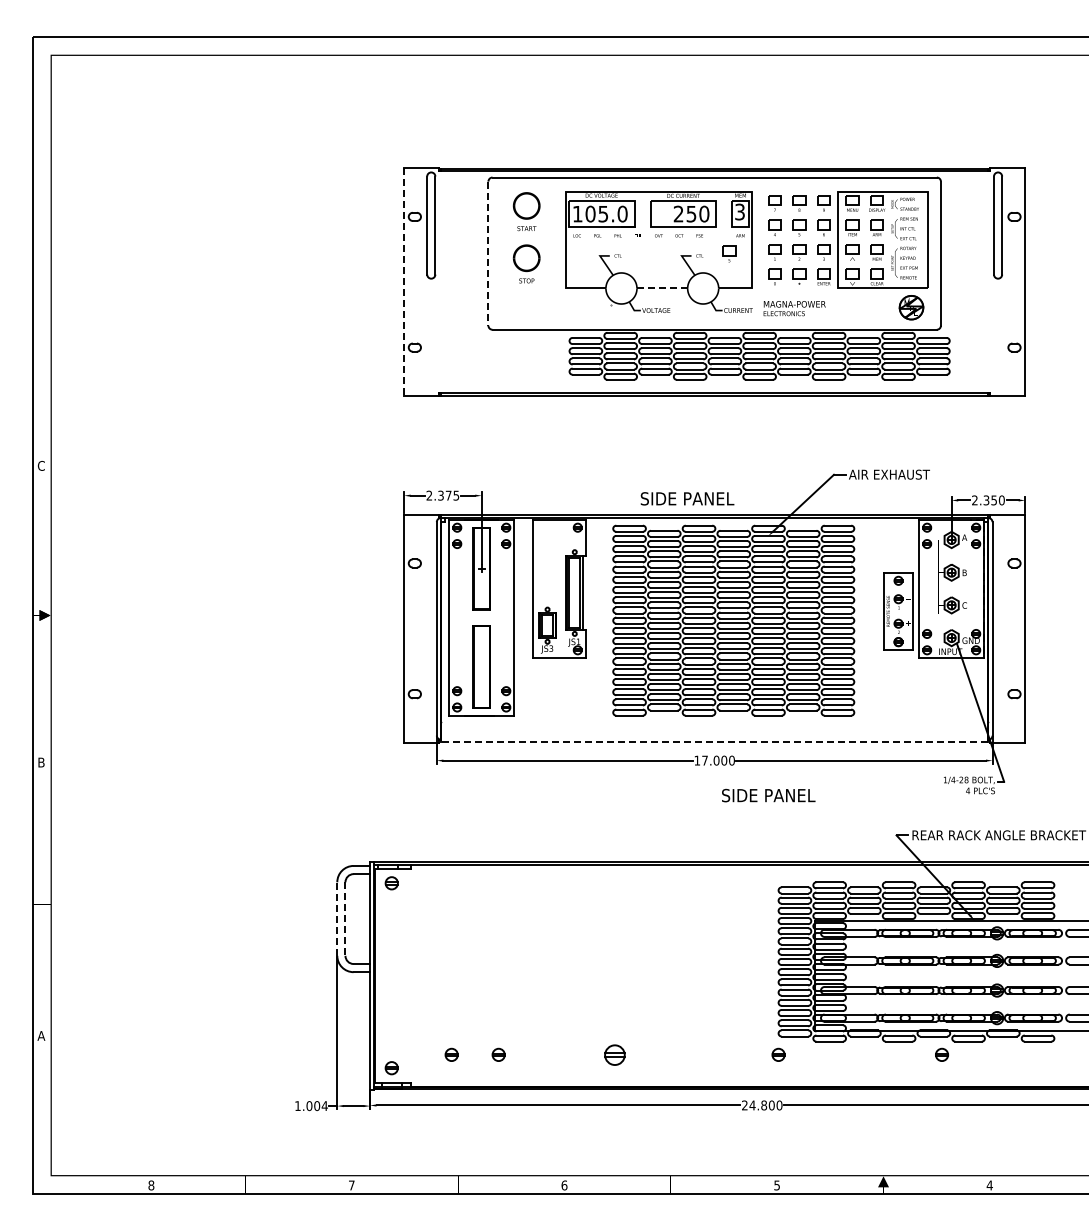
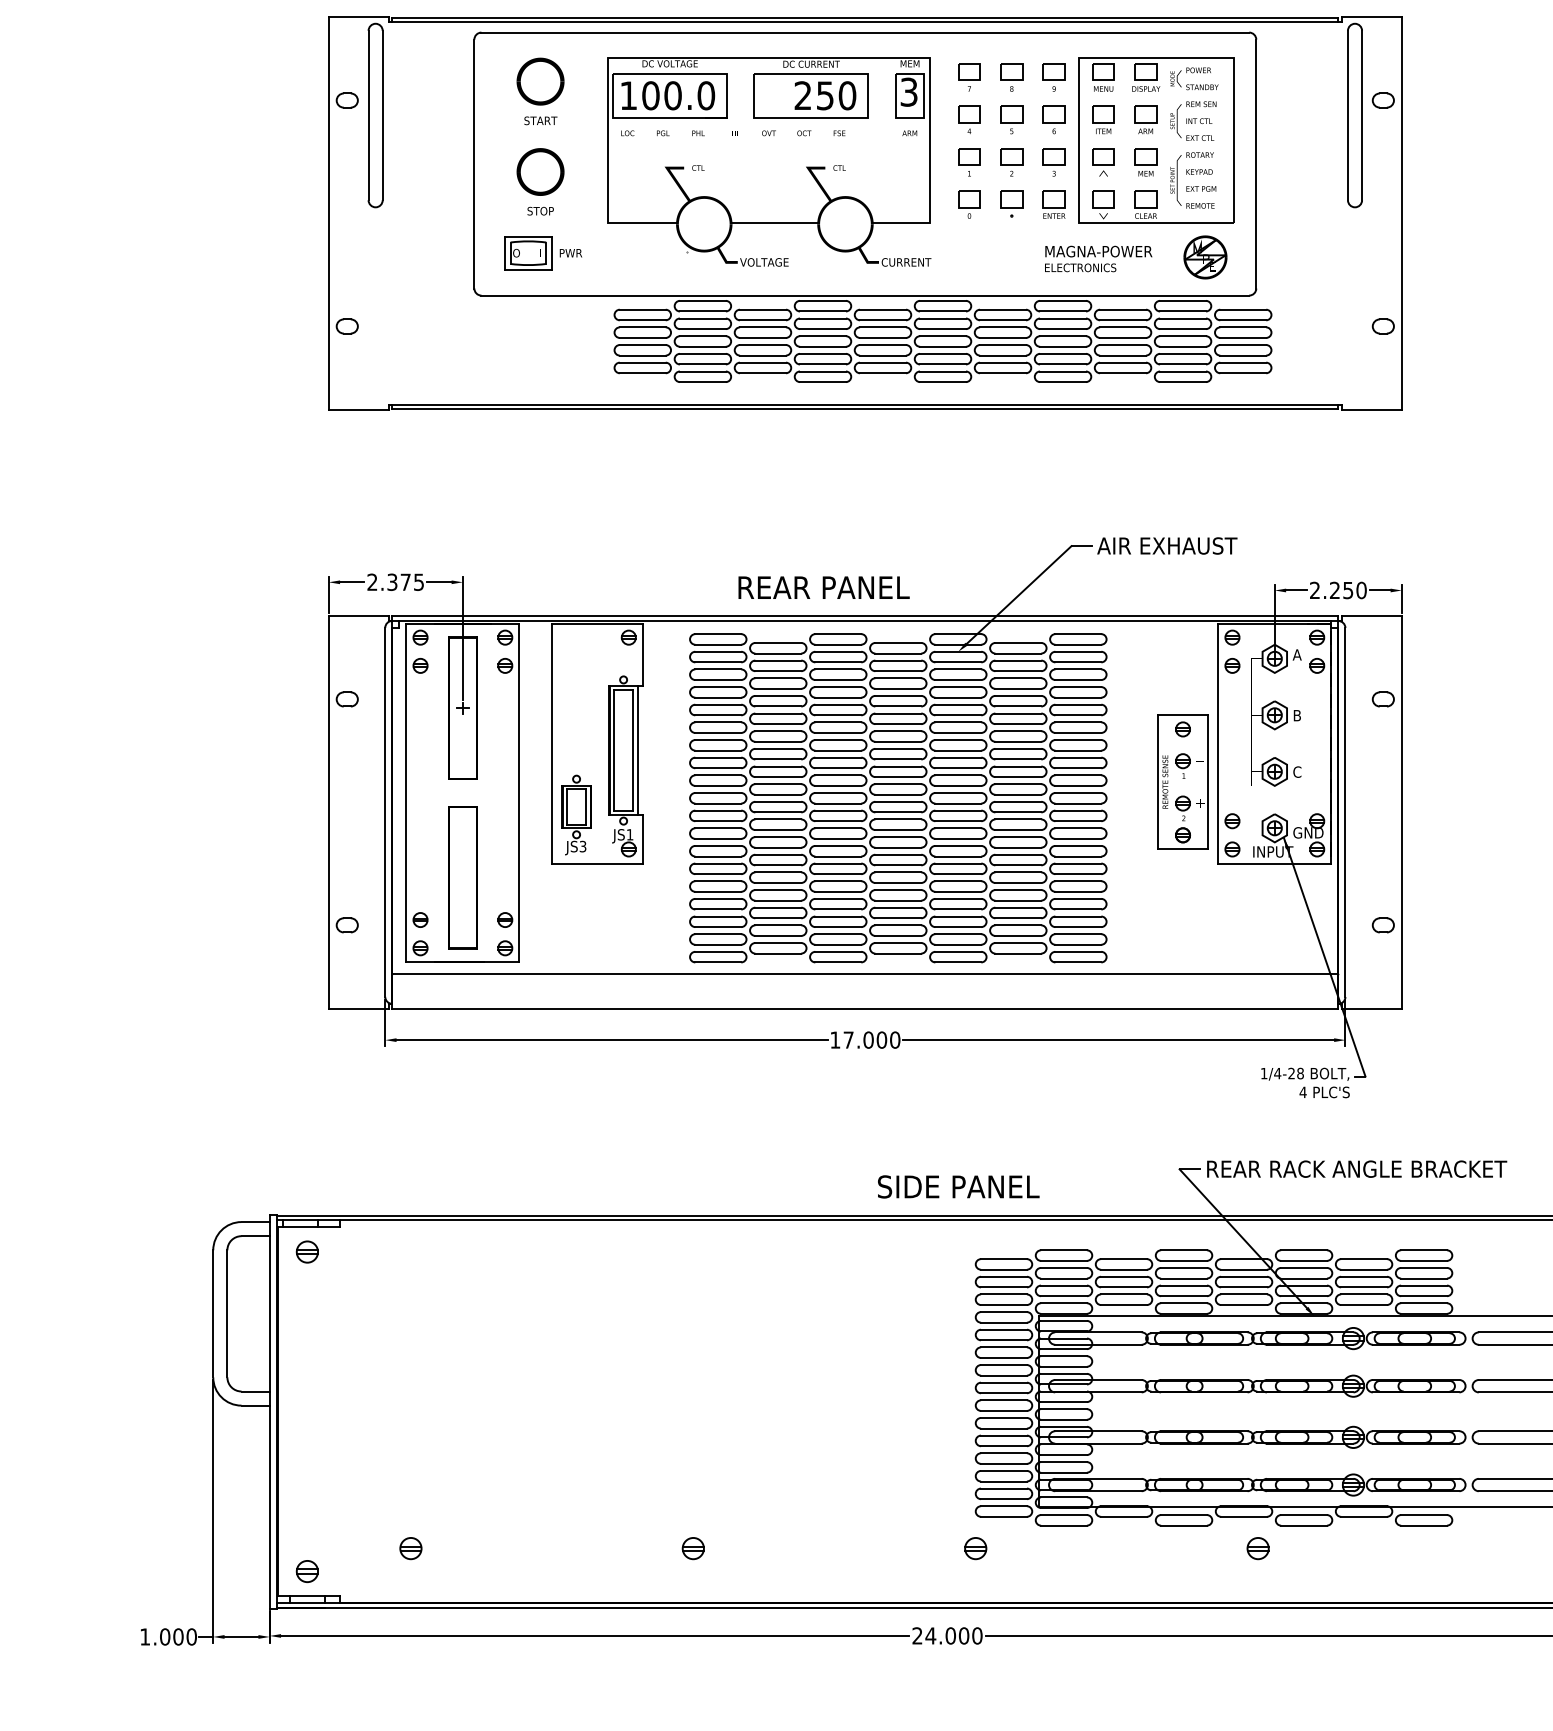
text: (603, 213) -> (673, 94), 105.0 -> 100.0
part: (729, 253) -> (890, 163), removed
line: (488, 254) -> (474, 165), dashed -> solid
line: (404, 282) -> (329, 213), dashed -> solid
line: (661, 287) -> (773, 222), dashed -> solid
part: (527, 305) -> (541, 253), added
text: (794, 308) -> (1098, 258), moved
text: (690, 498) -> (823, 587), SIDE PANEL -> REAR PANEL
text: (986, 500) -> (1335, 590), 2.350 -> 2.250
line: (714, 722) -> (865, 974), added
line: (714, 742) -> (865, 1008), dashed -> solid
text: (768, 795) -> (958, 1186), moved
line: (337, 919) -> (213, 1314), dashed -> solid
line: (345, 919) -> (227, 1314), dashed -> solid
part: (498, 1054) -> (491, 1547), removed
part: (615, 1054) -> (693, 1547), size x0.62
text: (764, 1105) -> (951, 1635), 24.800 -> 24.000
text: (324, 1106) -> (191, 1637), 1.004 -> 1.000

